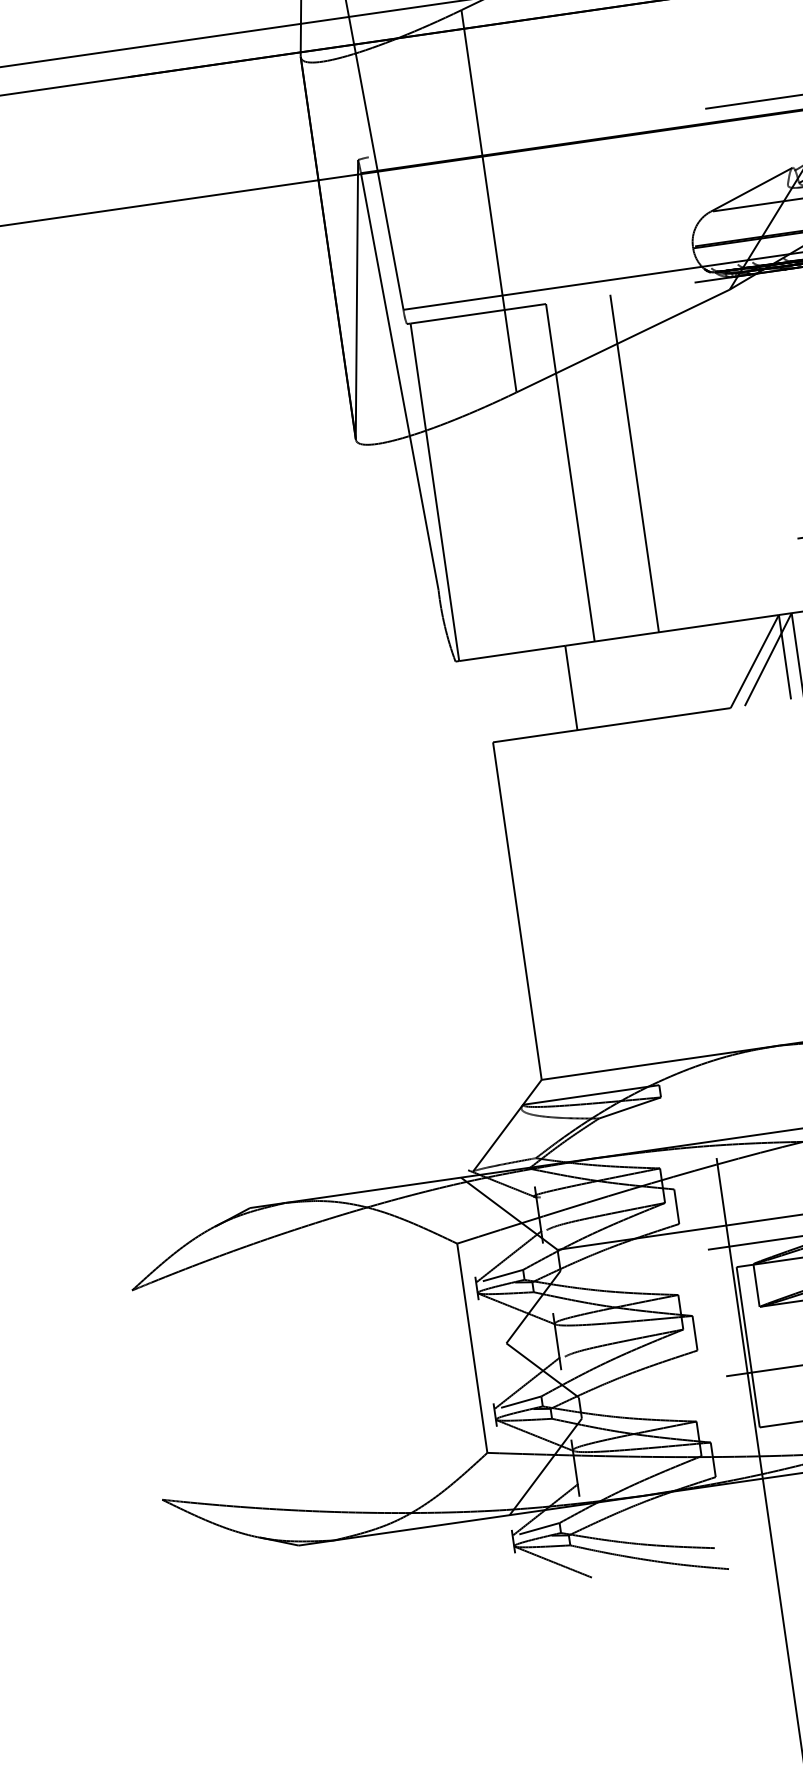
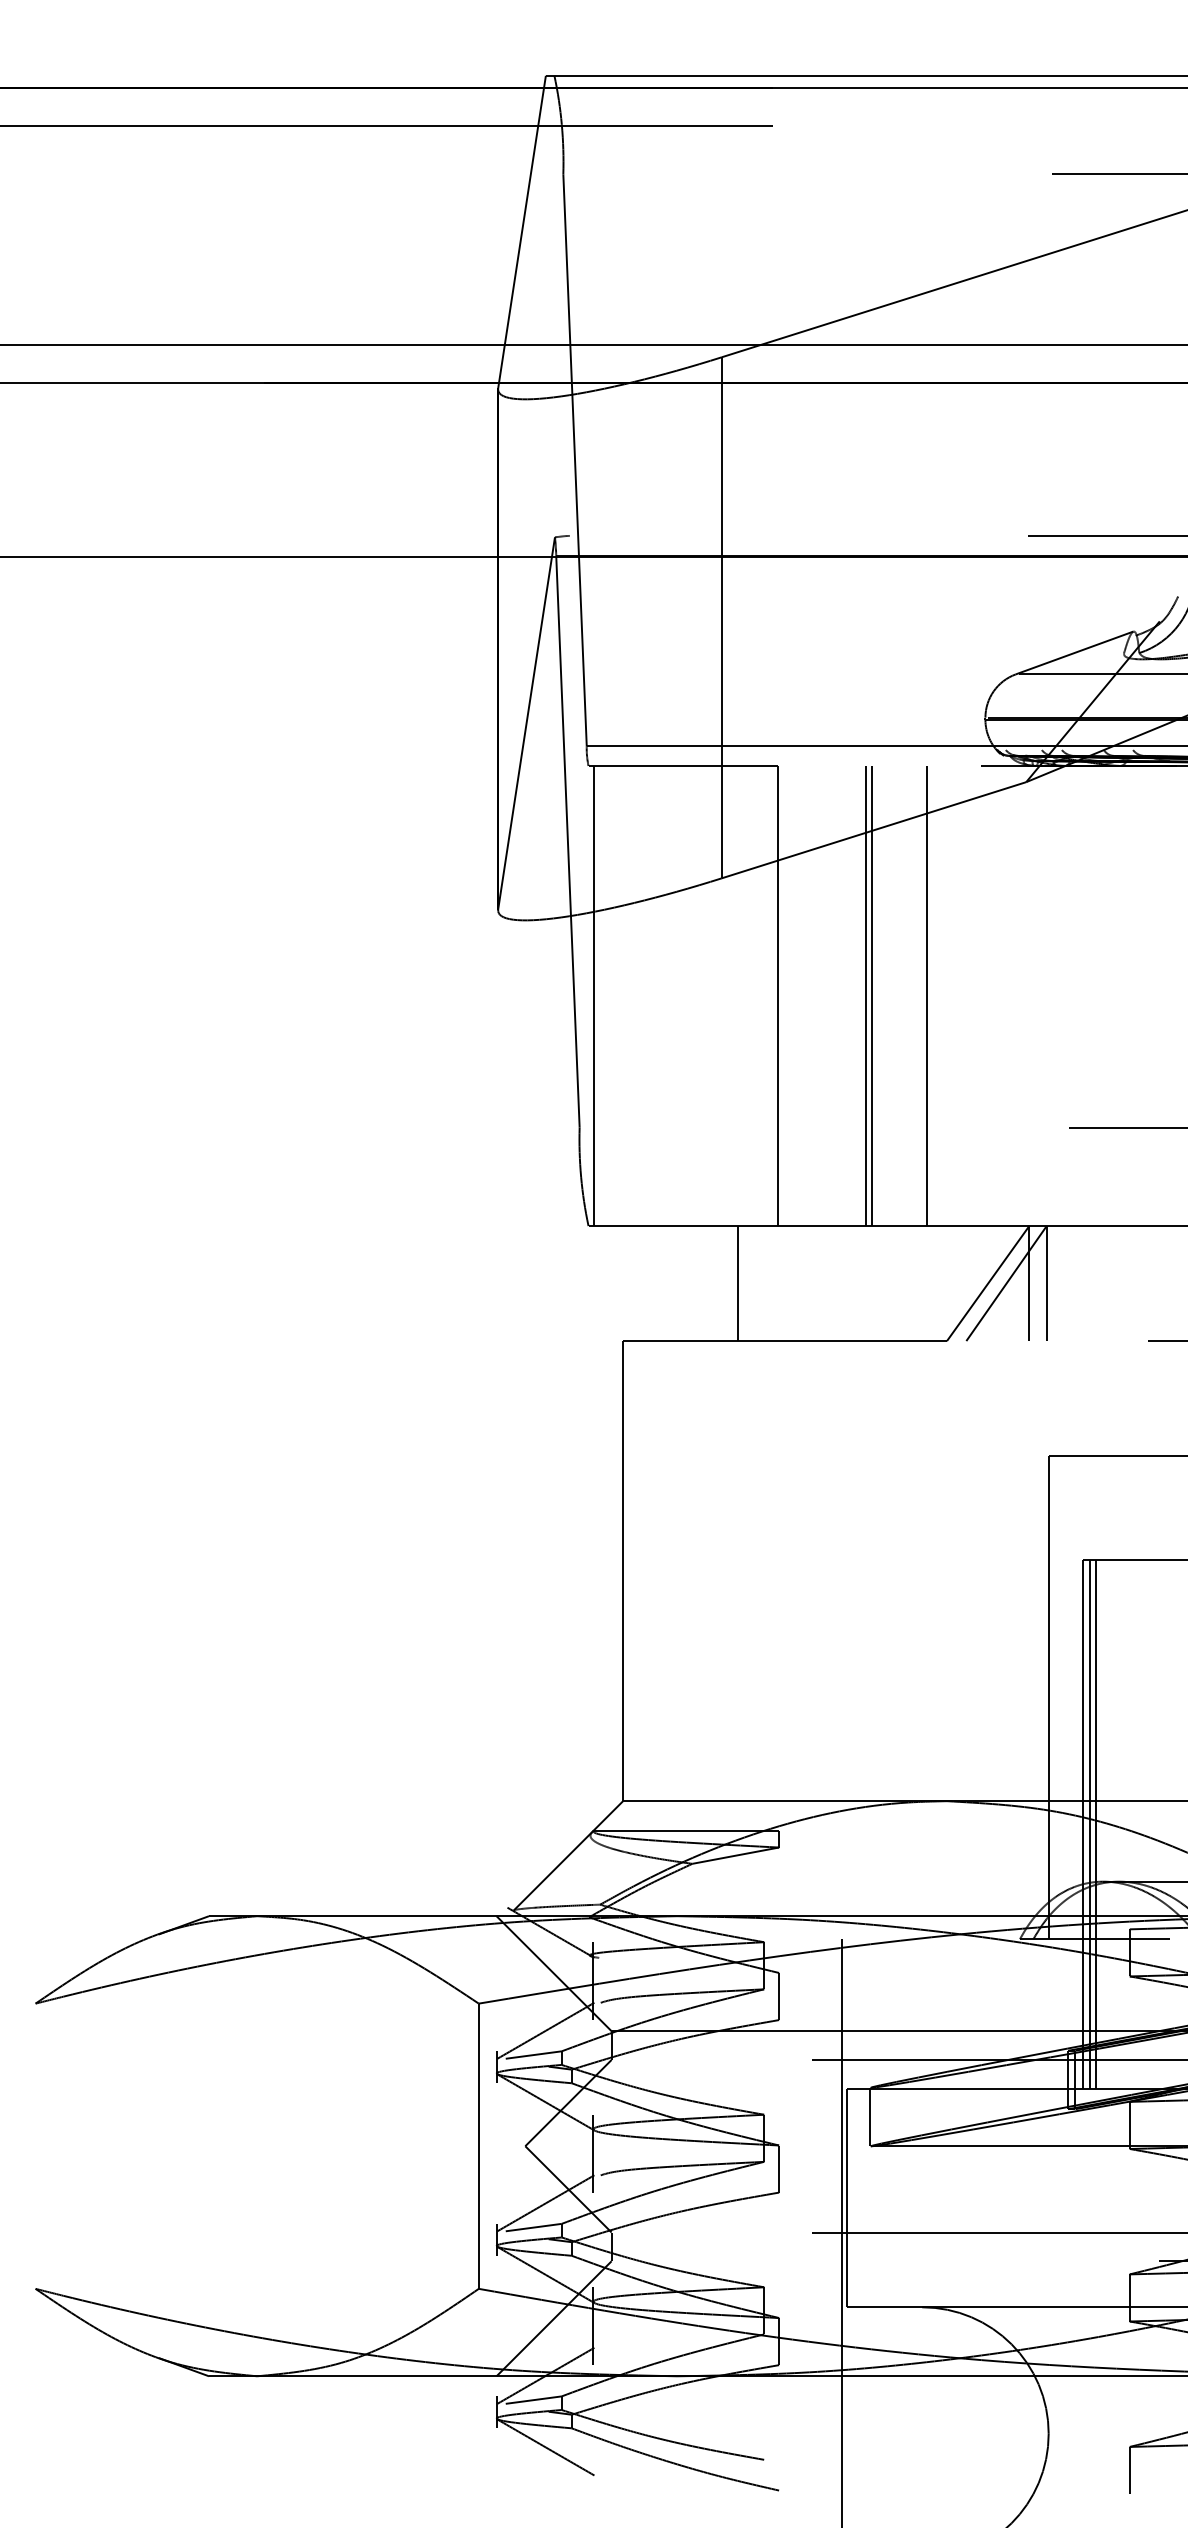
line: (679, 456) -> (926, 995), added
line: (638, 462) -> (871, 995), added

